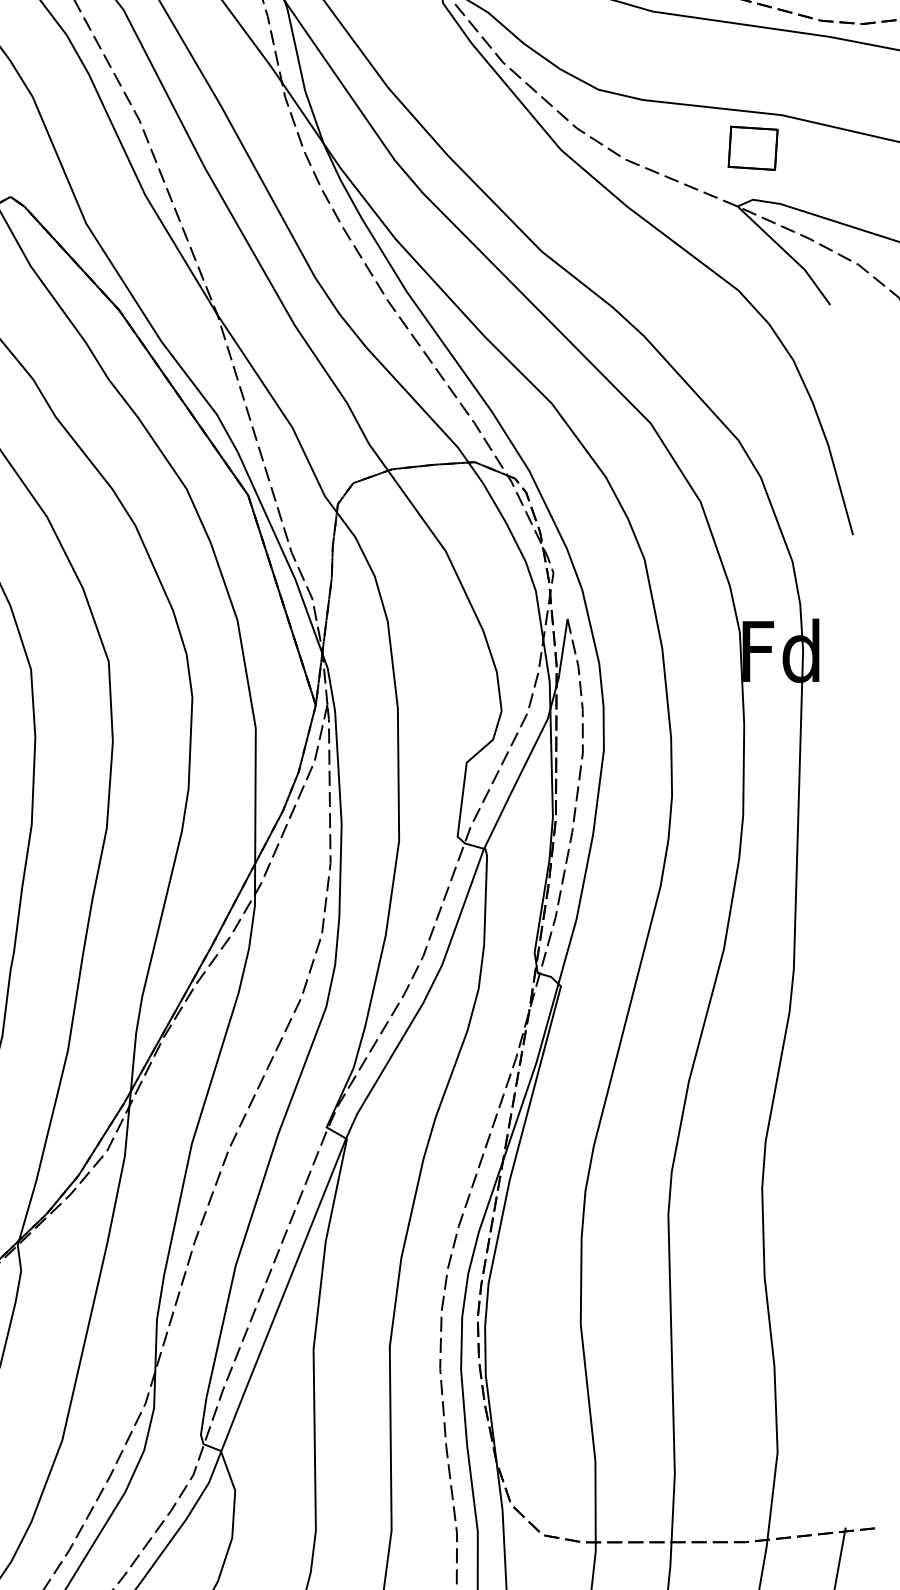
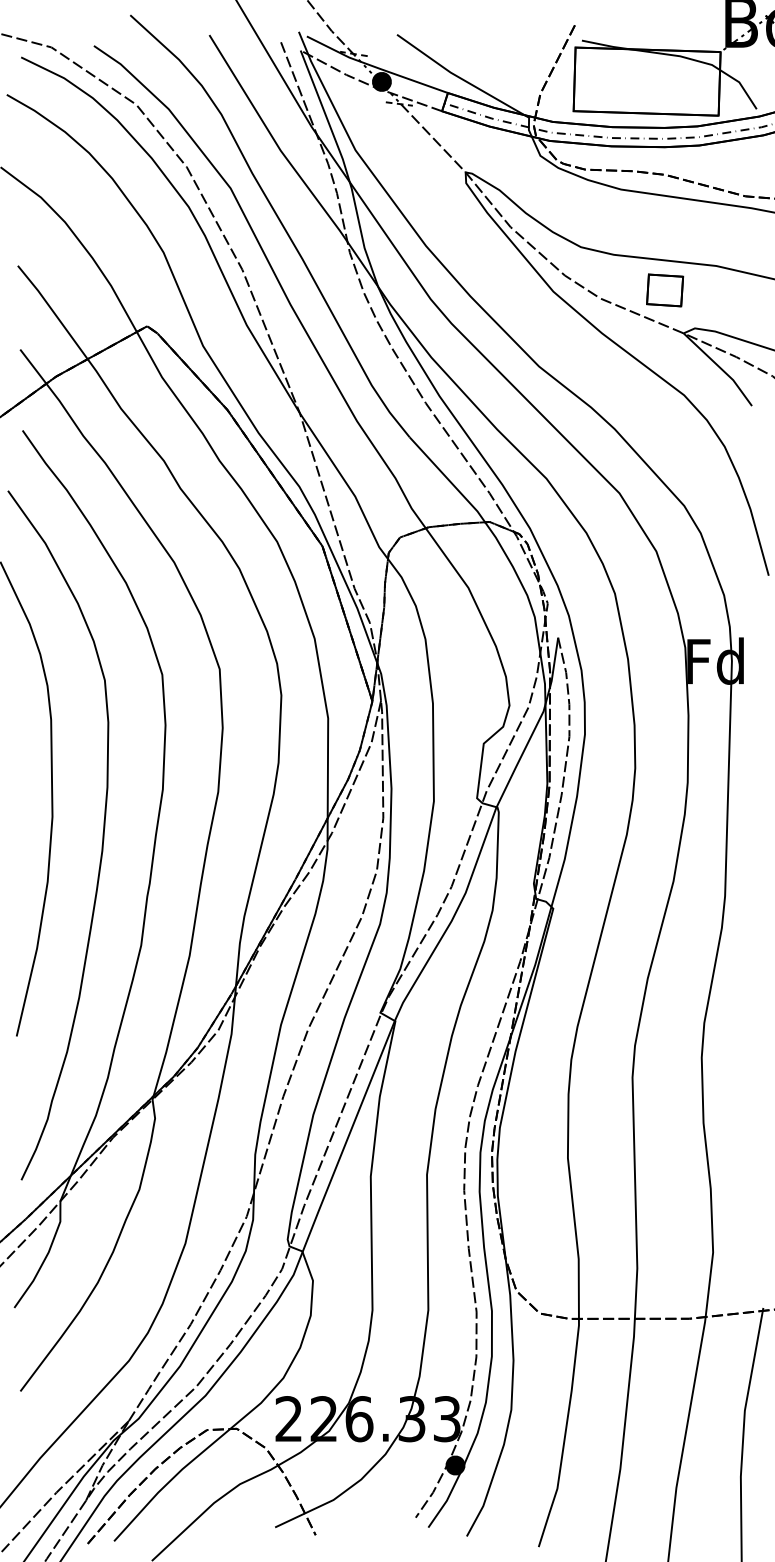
part: (753, 148) -> (665, 290), moved

